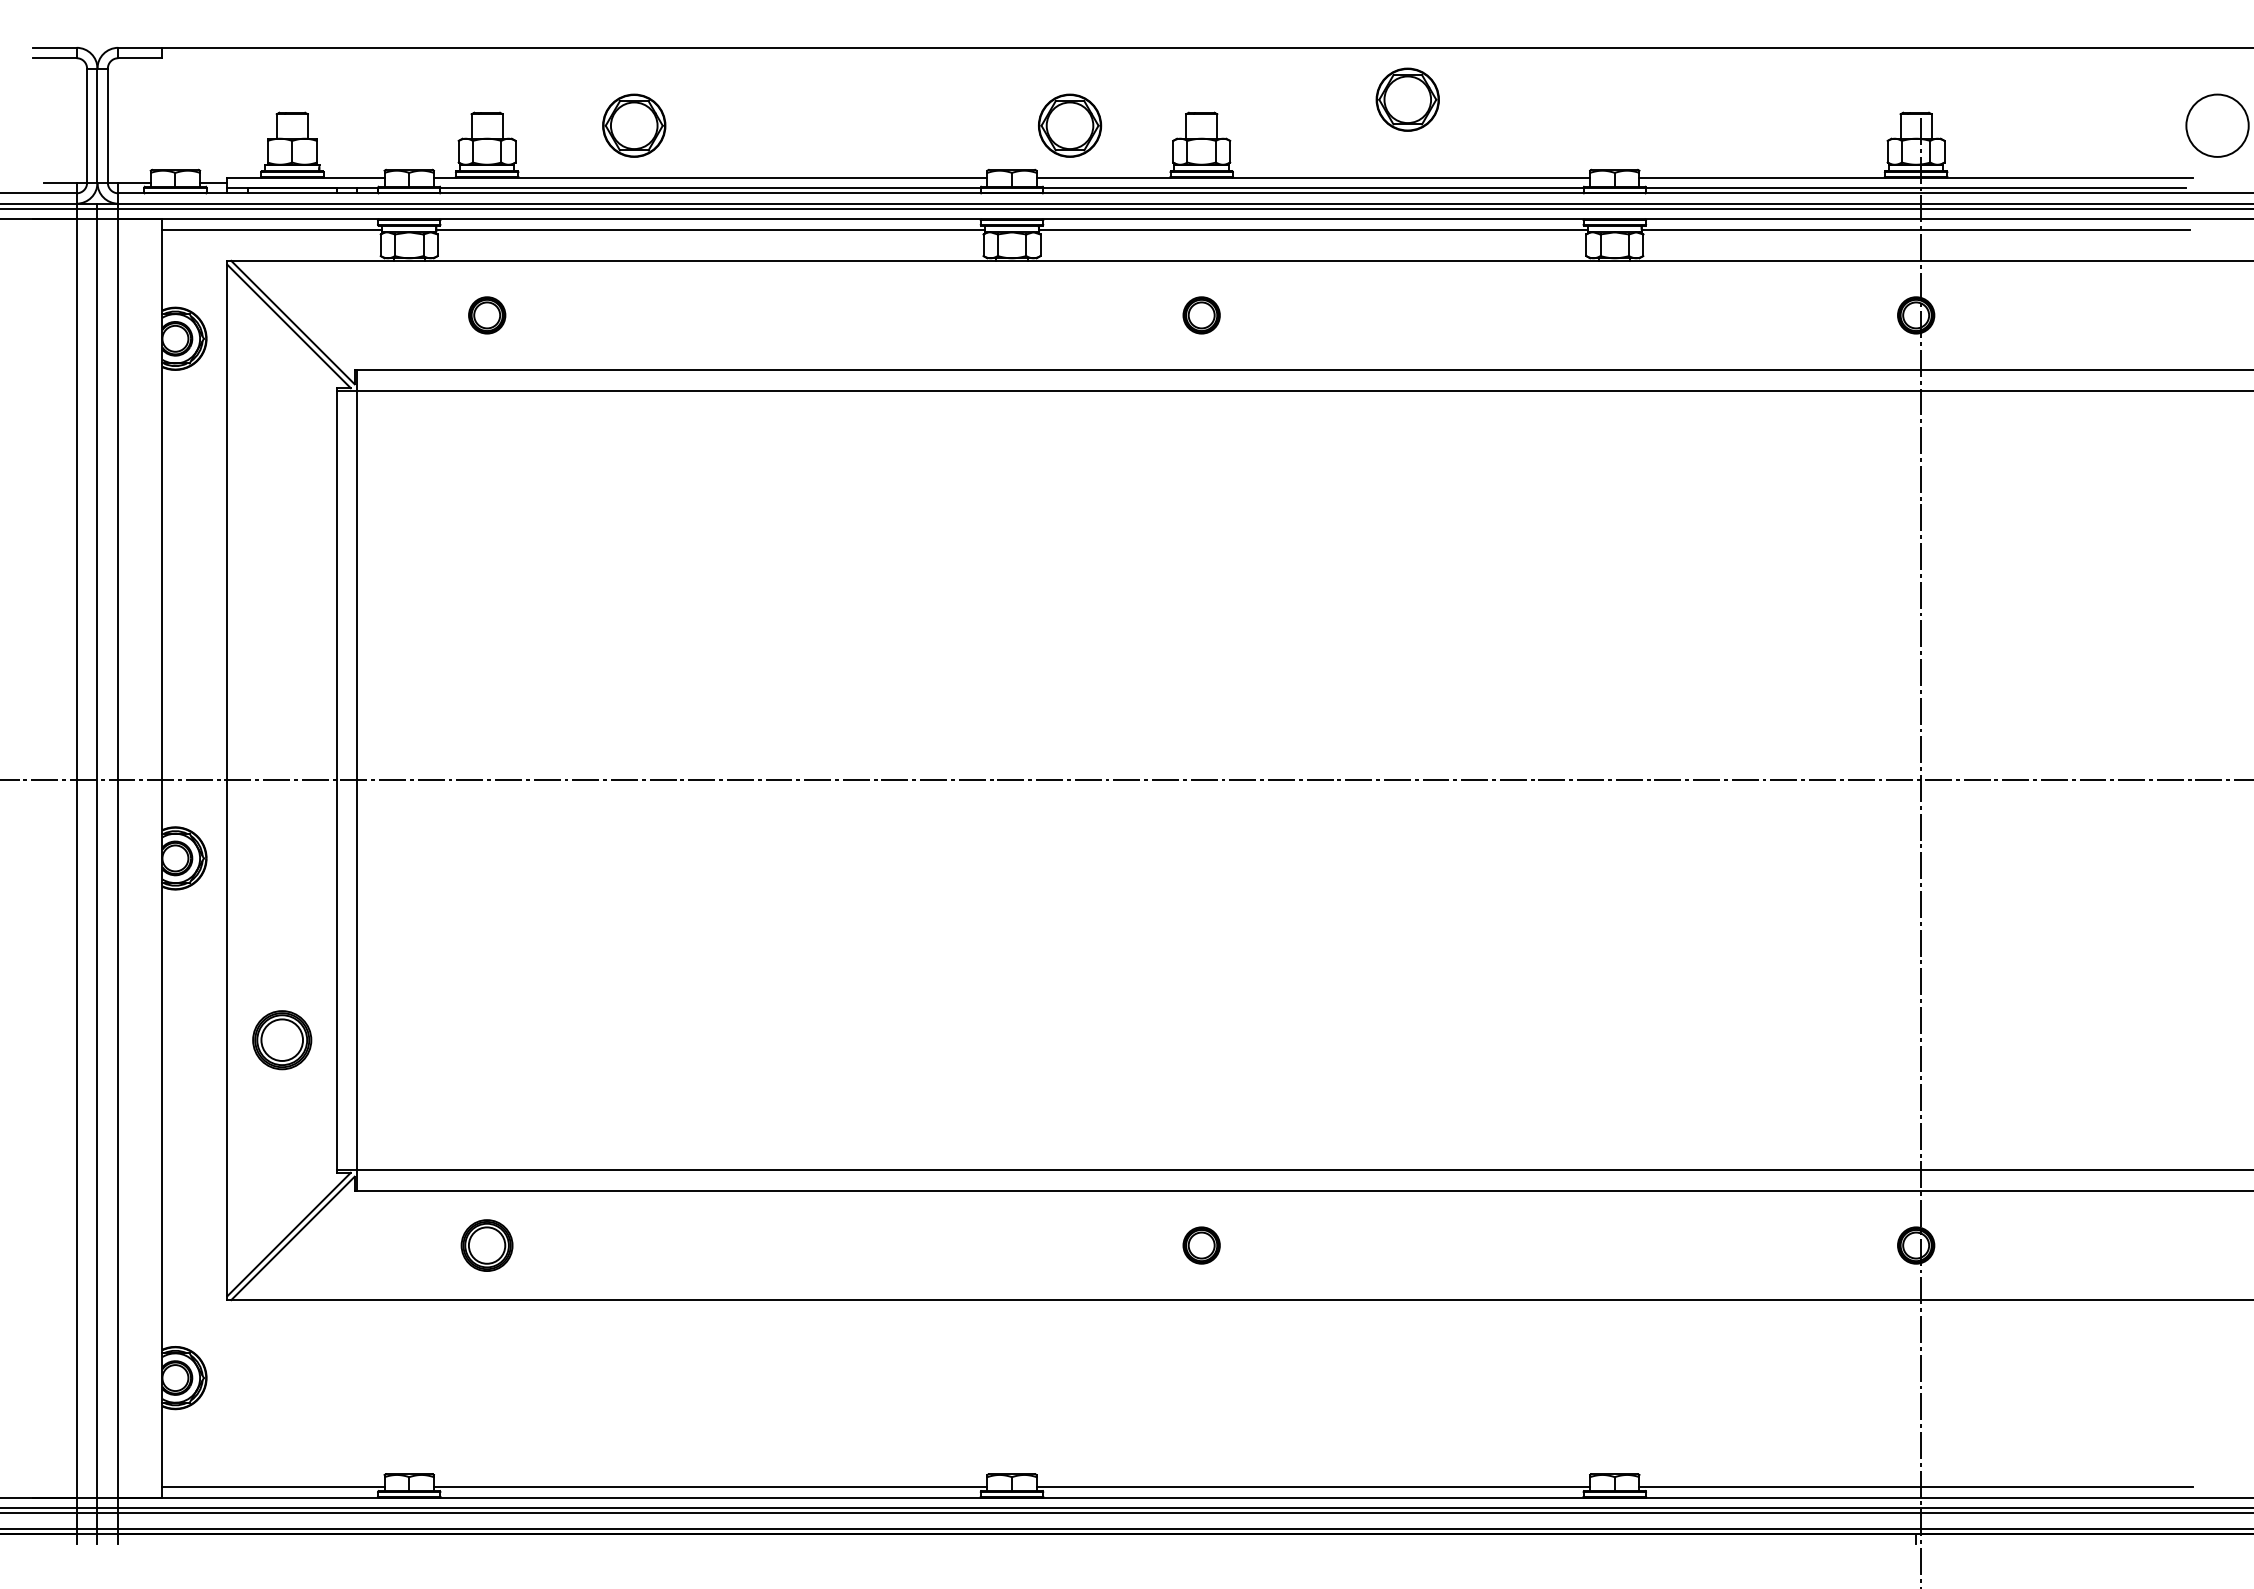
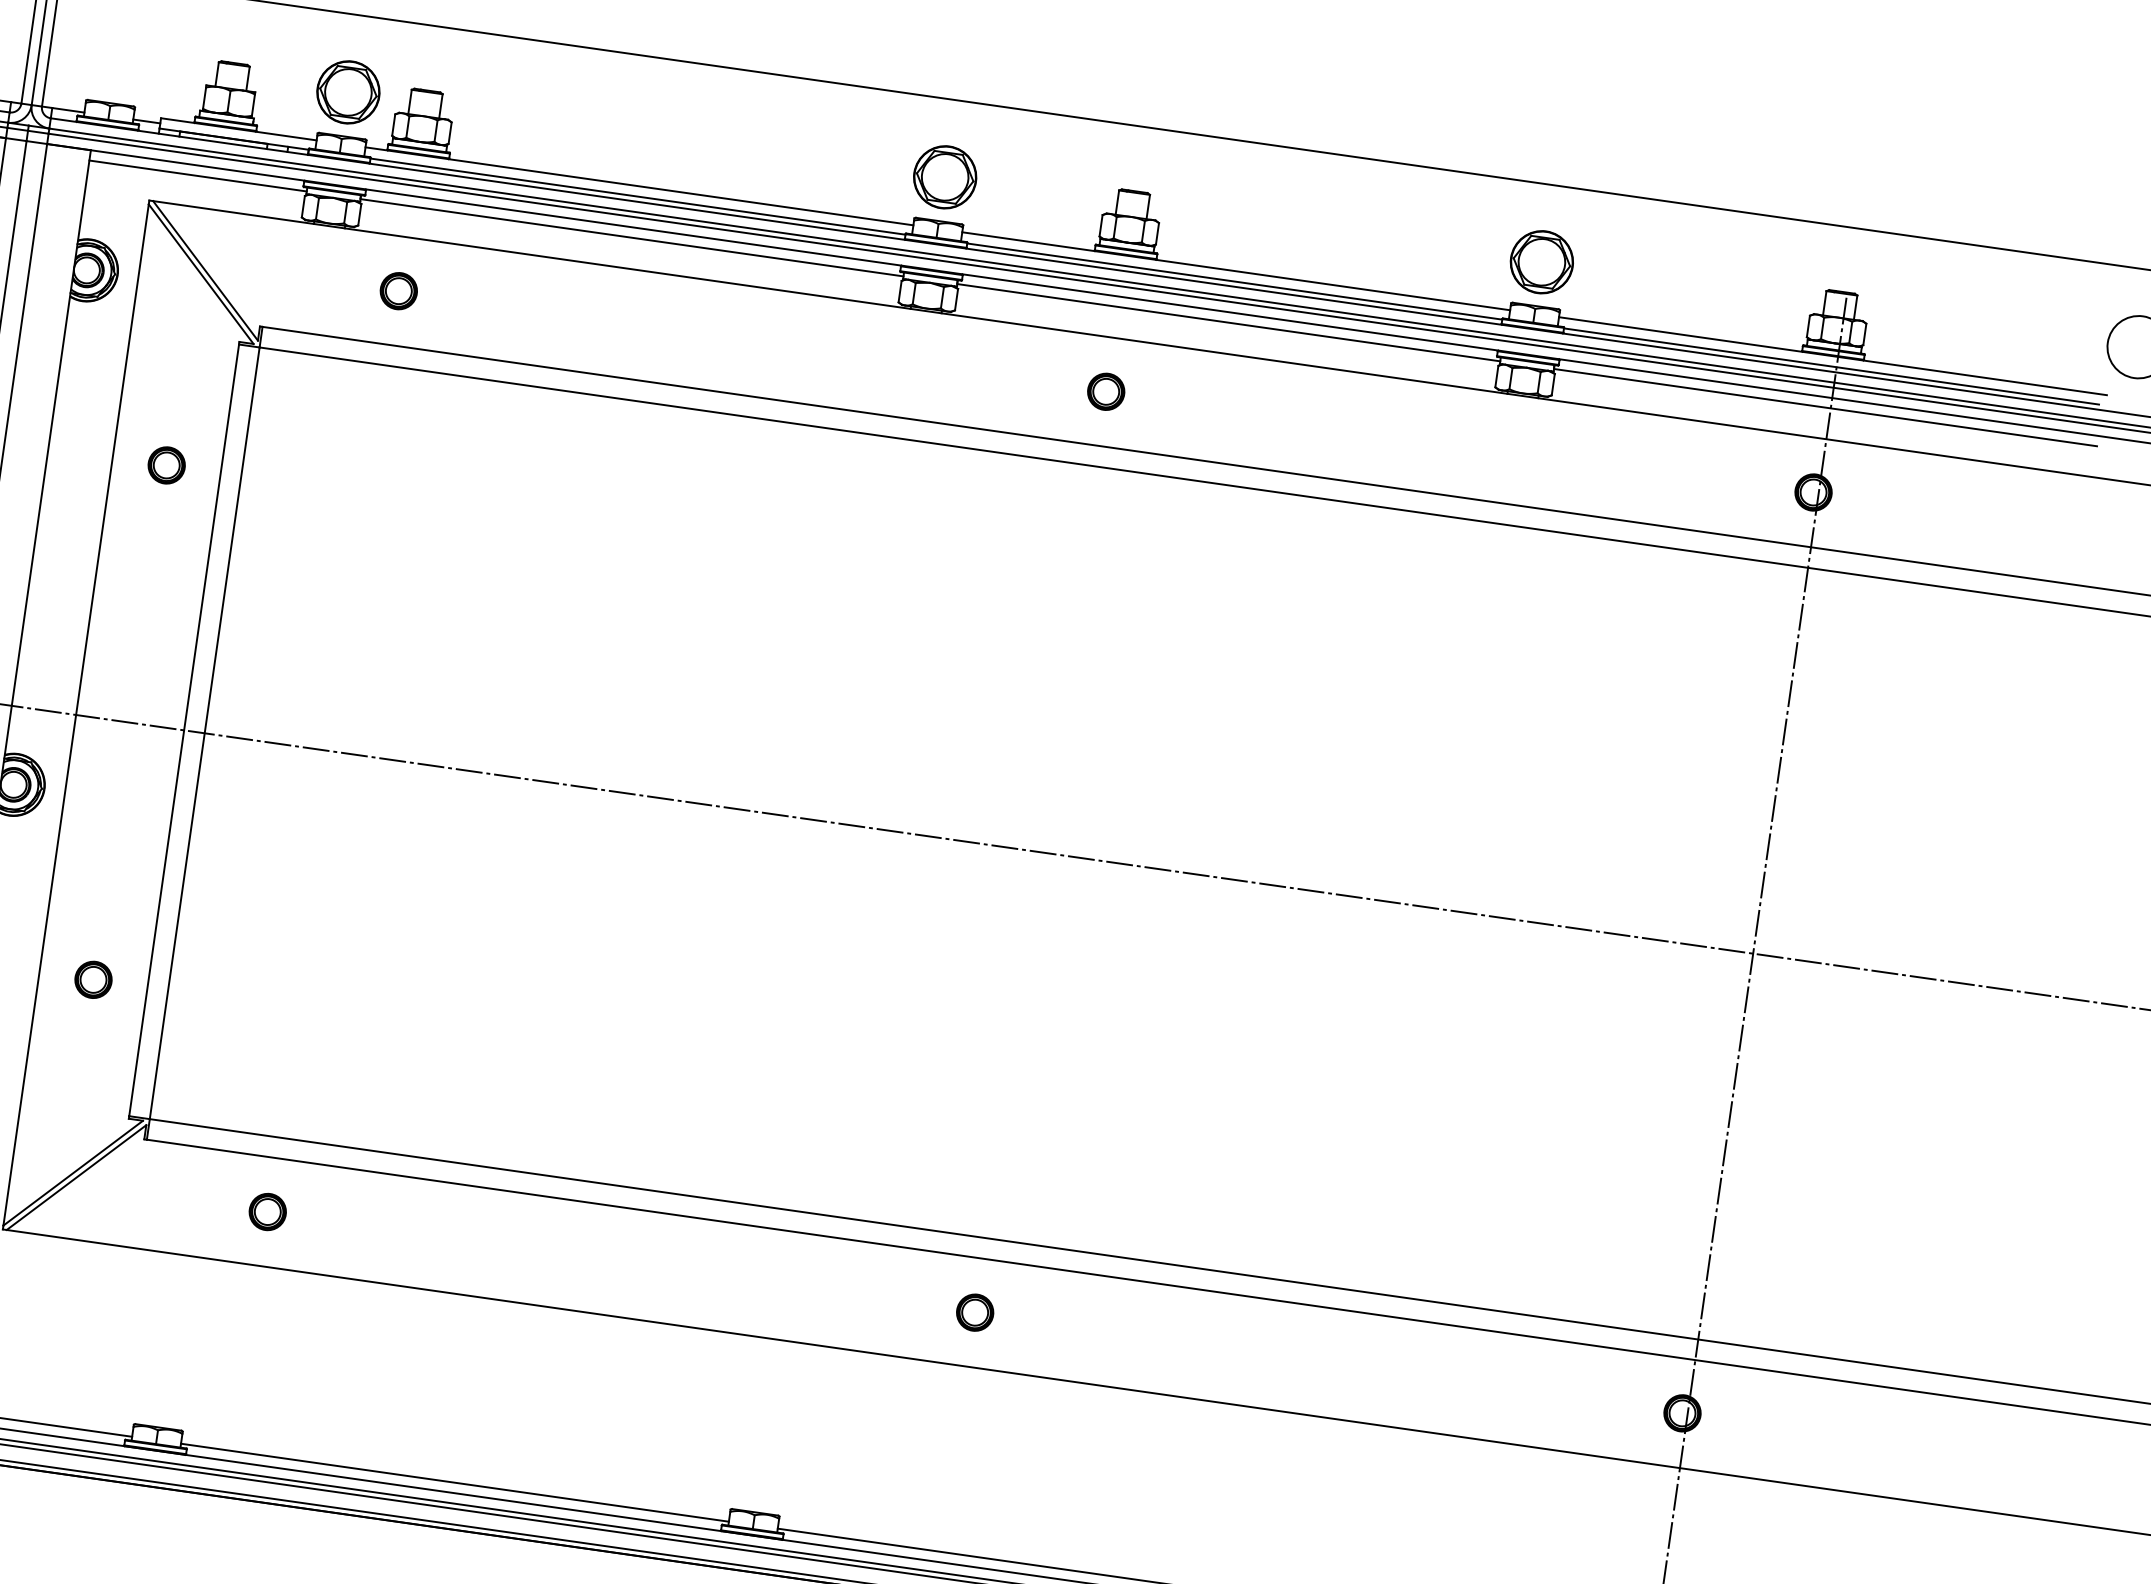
part: (1407, 99) -> (1541, 261), moved
part: (634, 125) -> (348, 92), moved
part: (1070, 125) -> (945, 177), moved
part: (281, 520) -> (166, 465), added
part: (281, 1040) -> (93, 980), size x0.62
part: (487, 1245) -> (268, 1212), size x0.71

